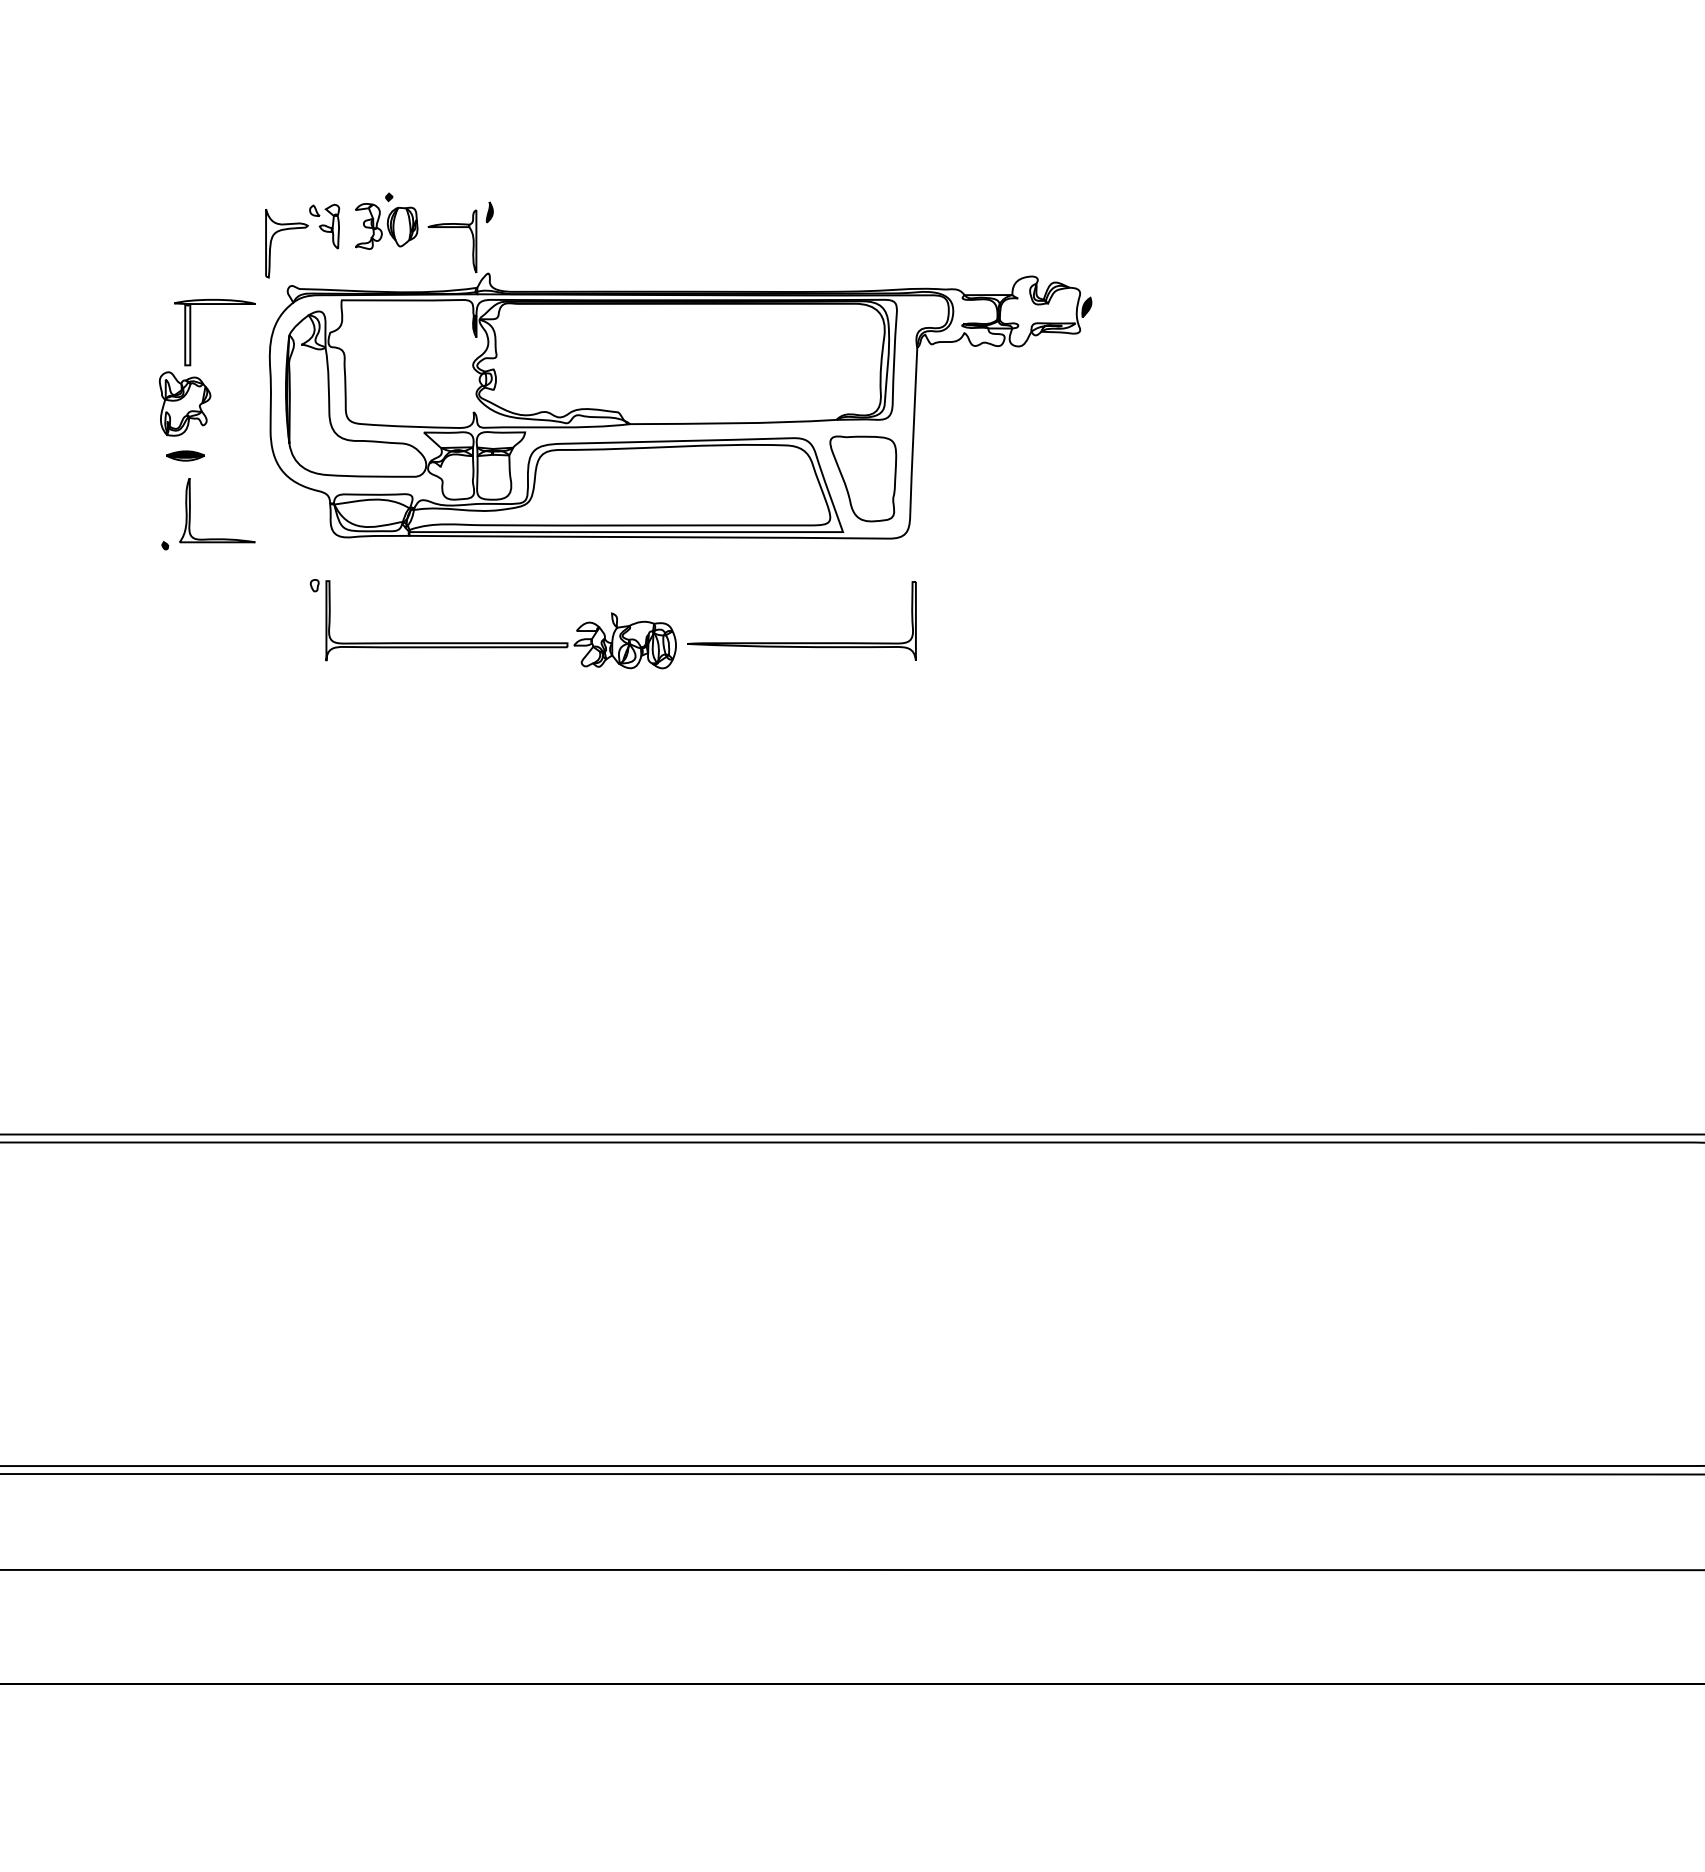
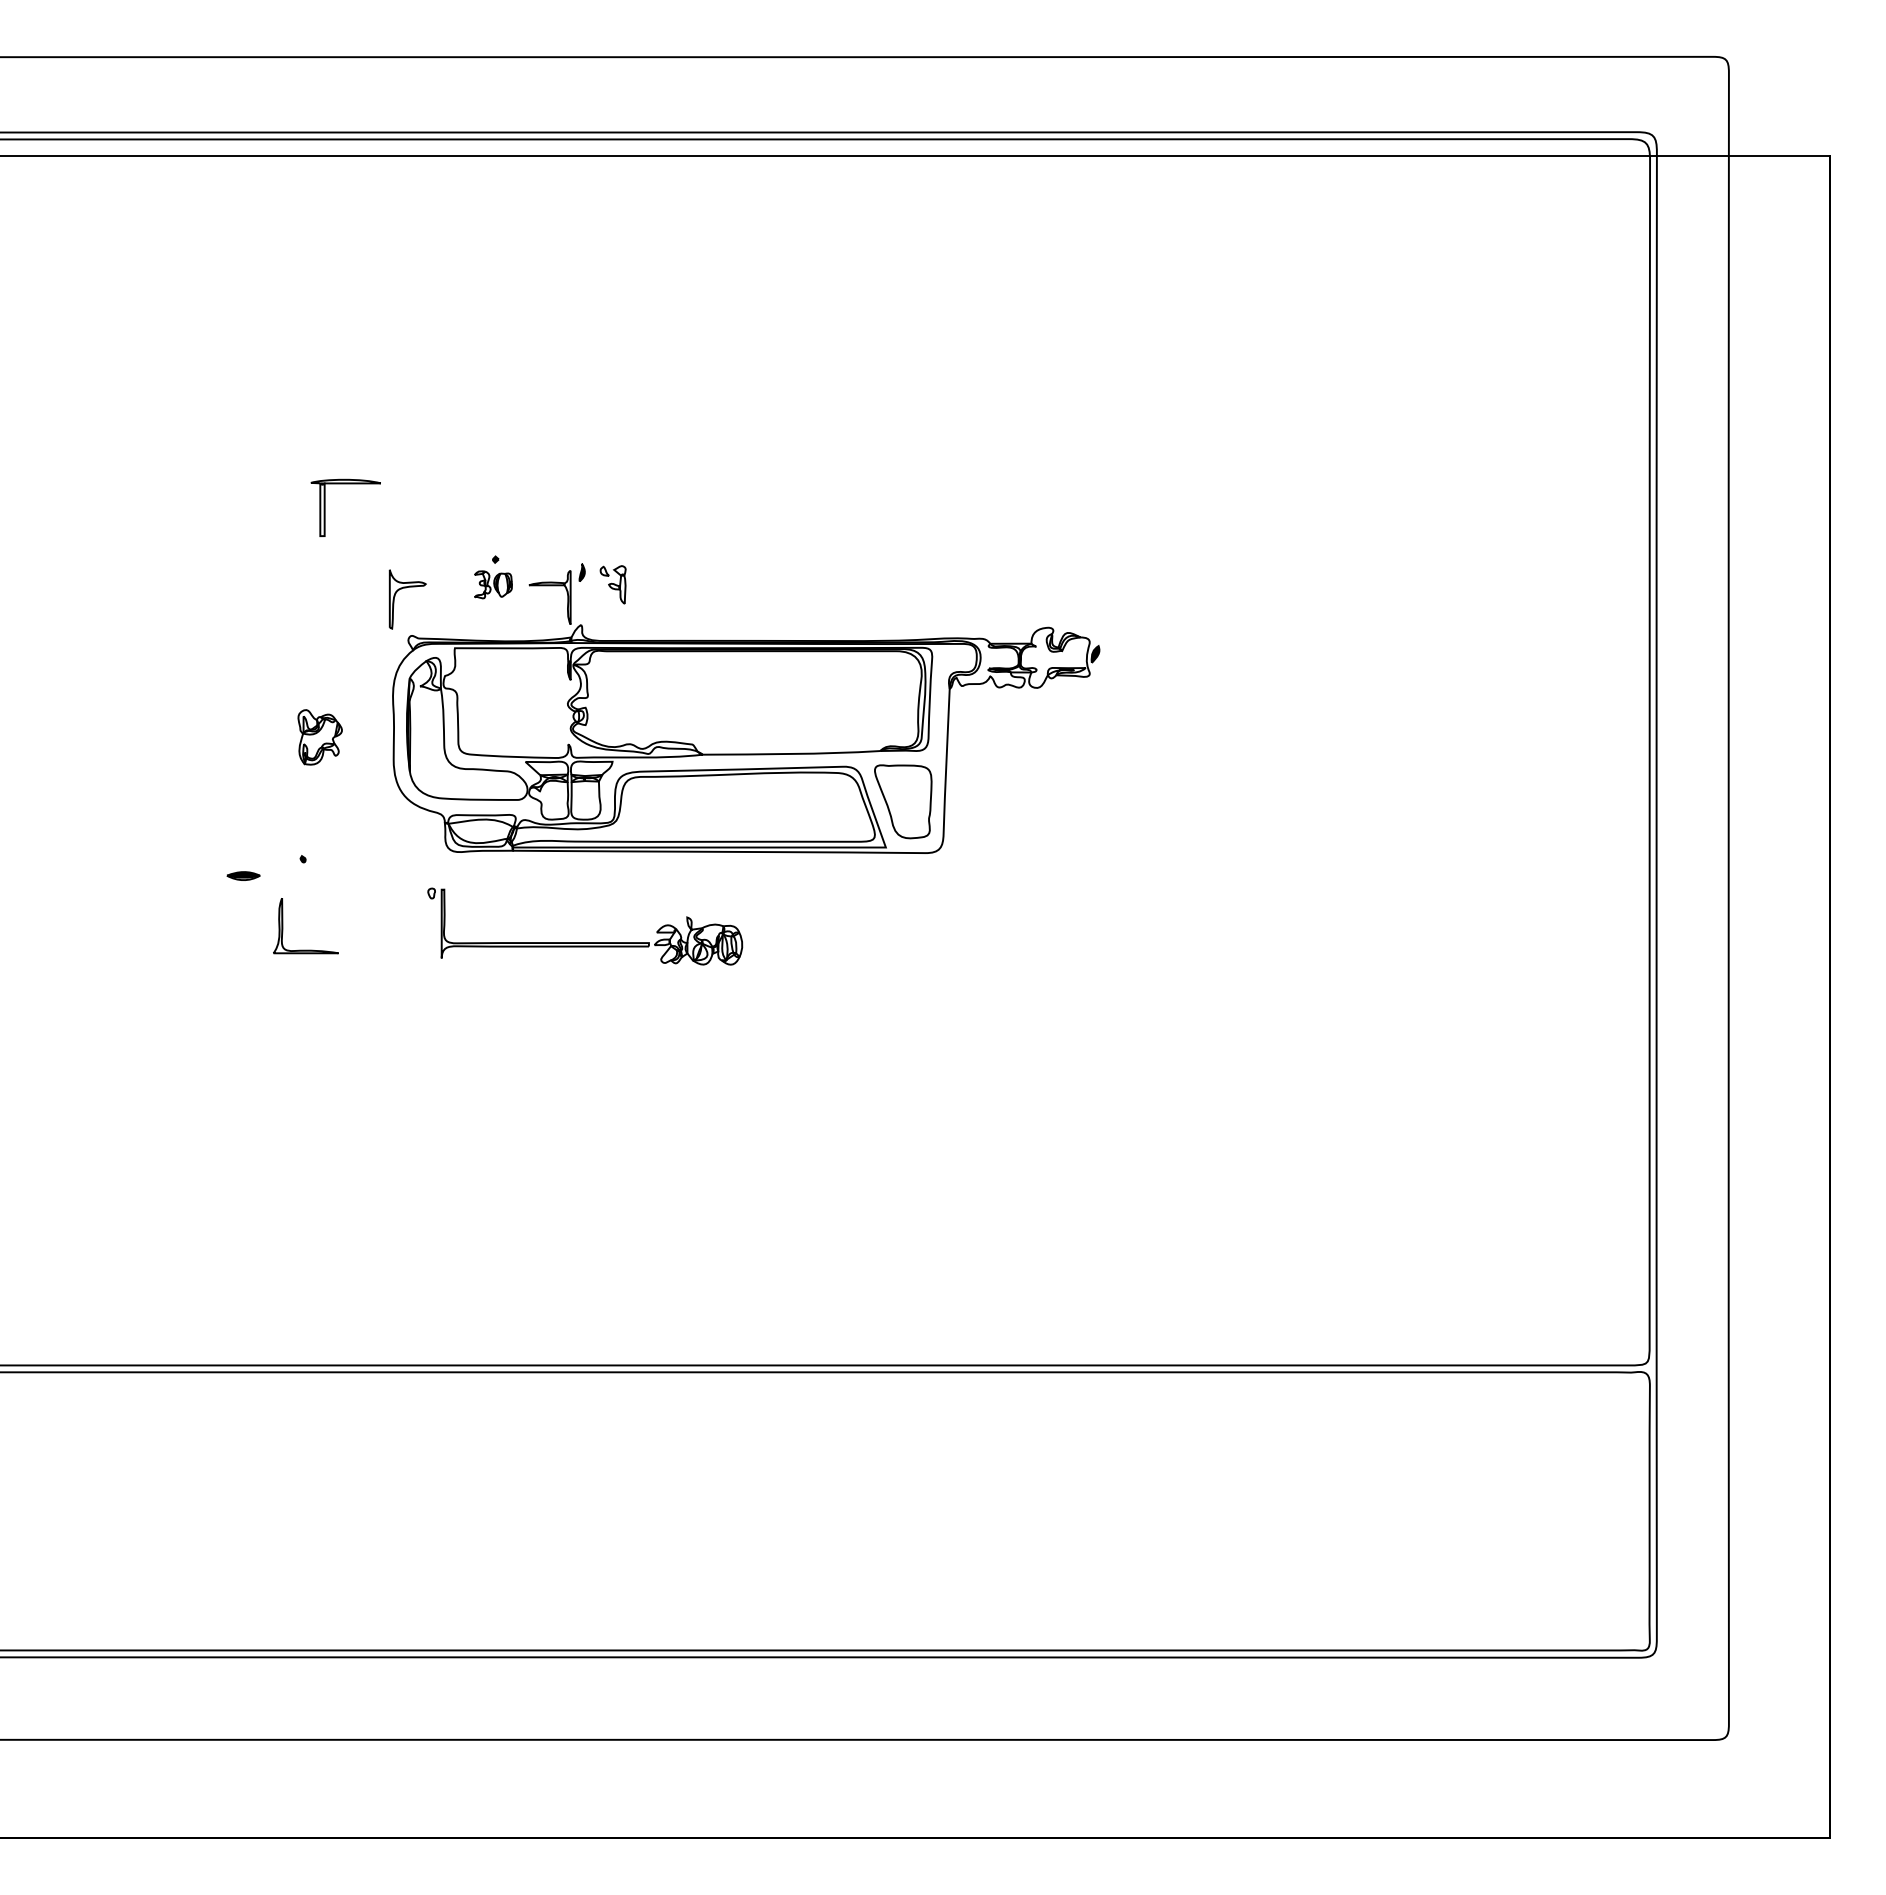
part: (323, 226) -> (612, 584), moved
part: (386, 226) -> (493, 584), size x0.7
part: (191, 332) -> (325, 507), moved
part: (185, 455) -> (243, 875), moved
part: (191, 511) -> (283, 926), moved
part: (801, 642) -> (850, 942), removed

